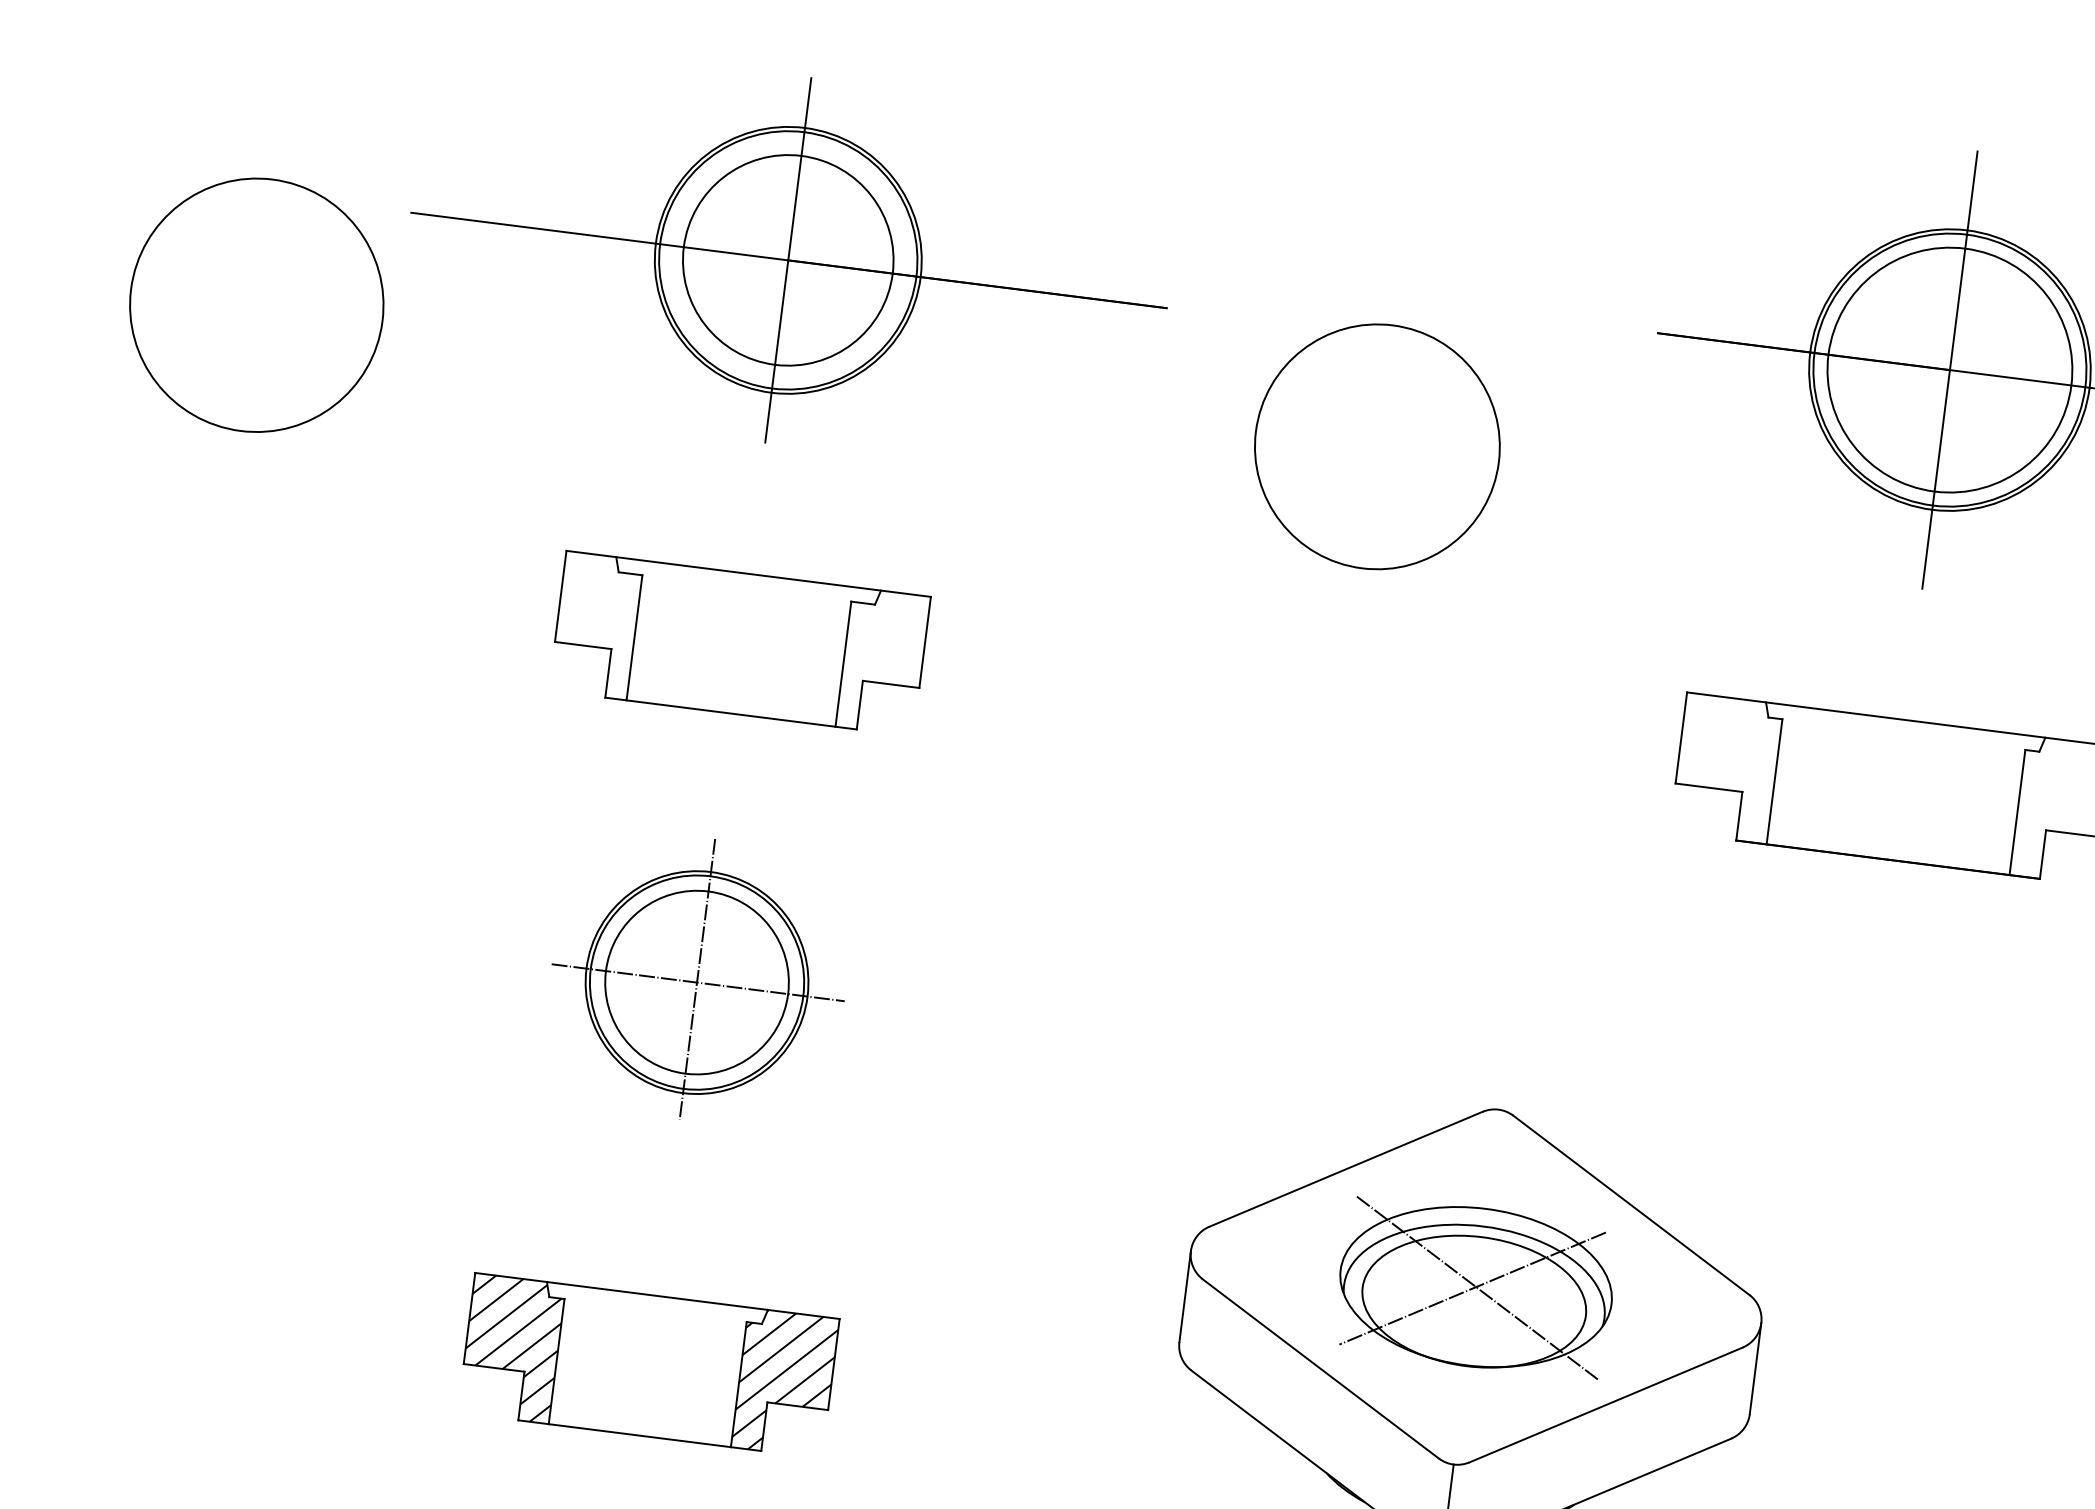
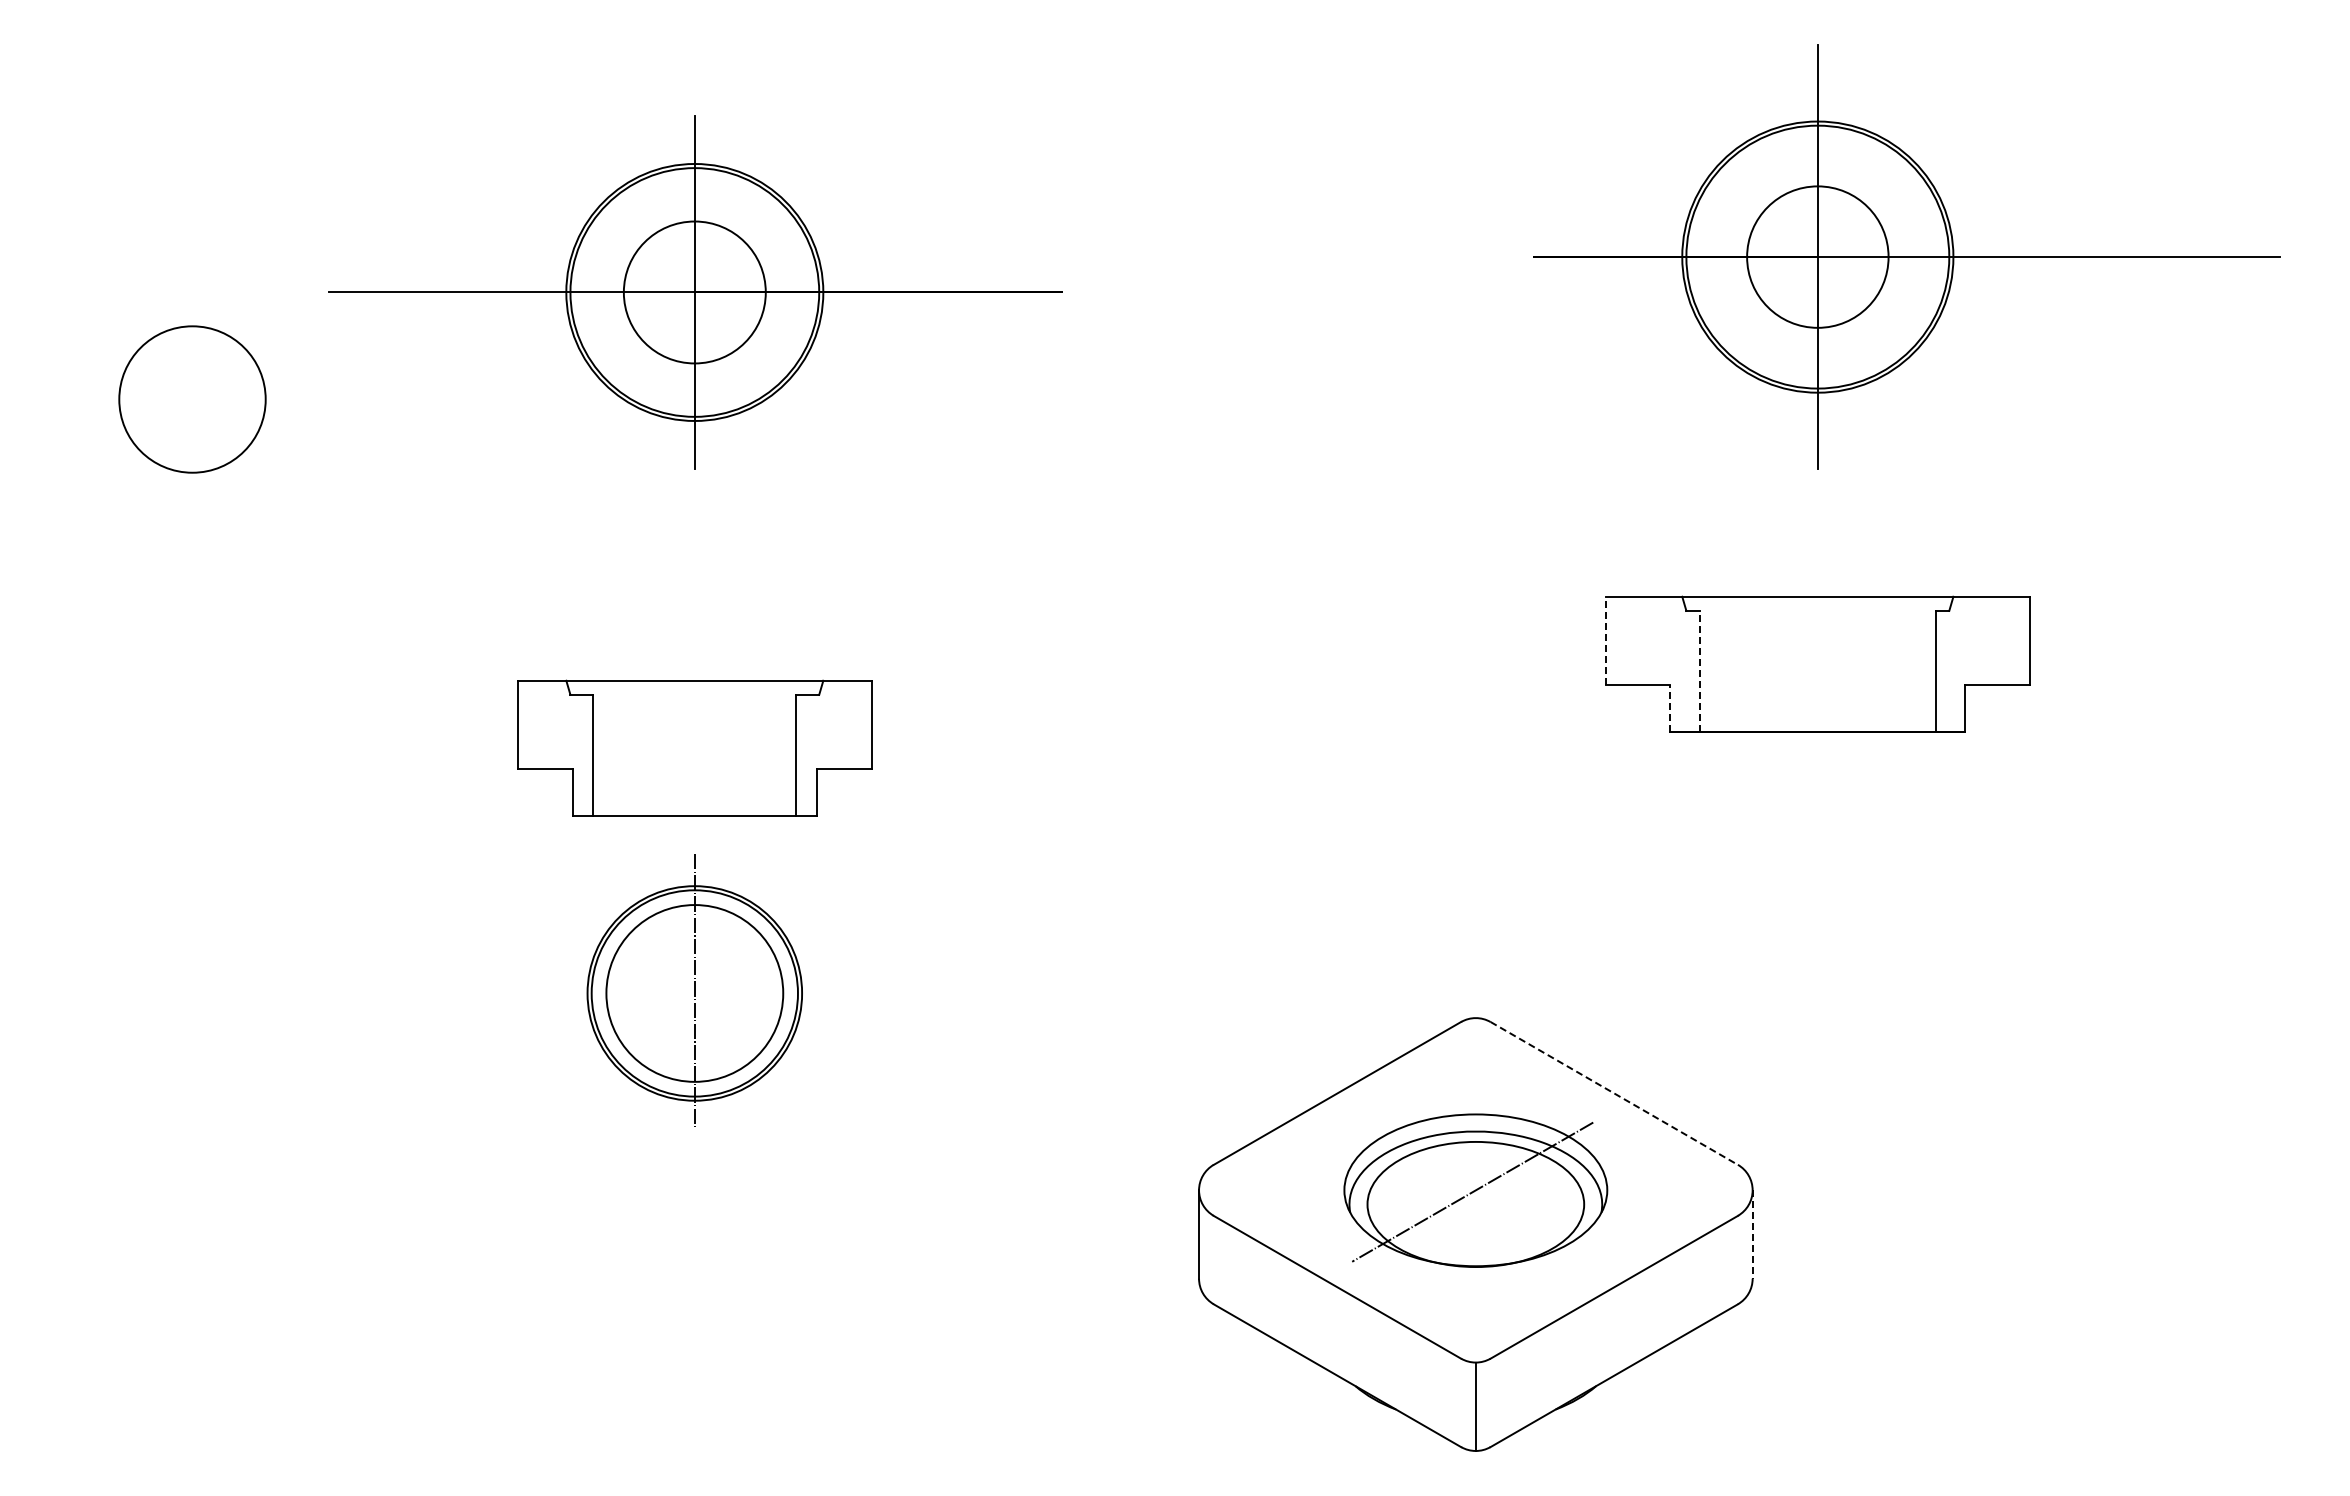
circle: (787, 260) -> (694, 292), size x0.7
circle: (256, 305) -> (192, 399), size x0.6
circle: (1949, 370) -> (1817, 257), size x0.6
circle: (1376, 446) -> (1279, 399), removed
part: (739, 642) -> (694, 747), moved
line: (1681, 737) -> (1605, 640), solid -> dashed
line: (1774, 781) -> (1699, 671), solid -> dashed
line: (1739, 815) -> (1670, 708), solid -> dashed
line: (697, 982) -> (695, 993), removed
line: (1631, 1205) -> (1614, 1093), solid -> dashed
line: (1478, 1288) -> (1478, 1191), removed
part: (648, 1364) -> (694, 1364), removed
line: (1755, 1369) -> (1752, 1235), solid -> dashed

